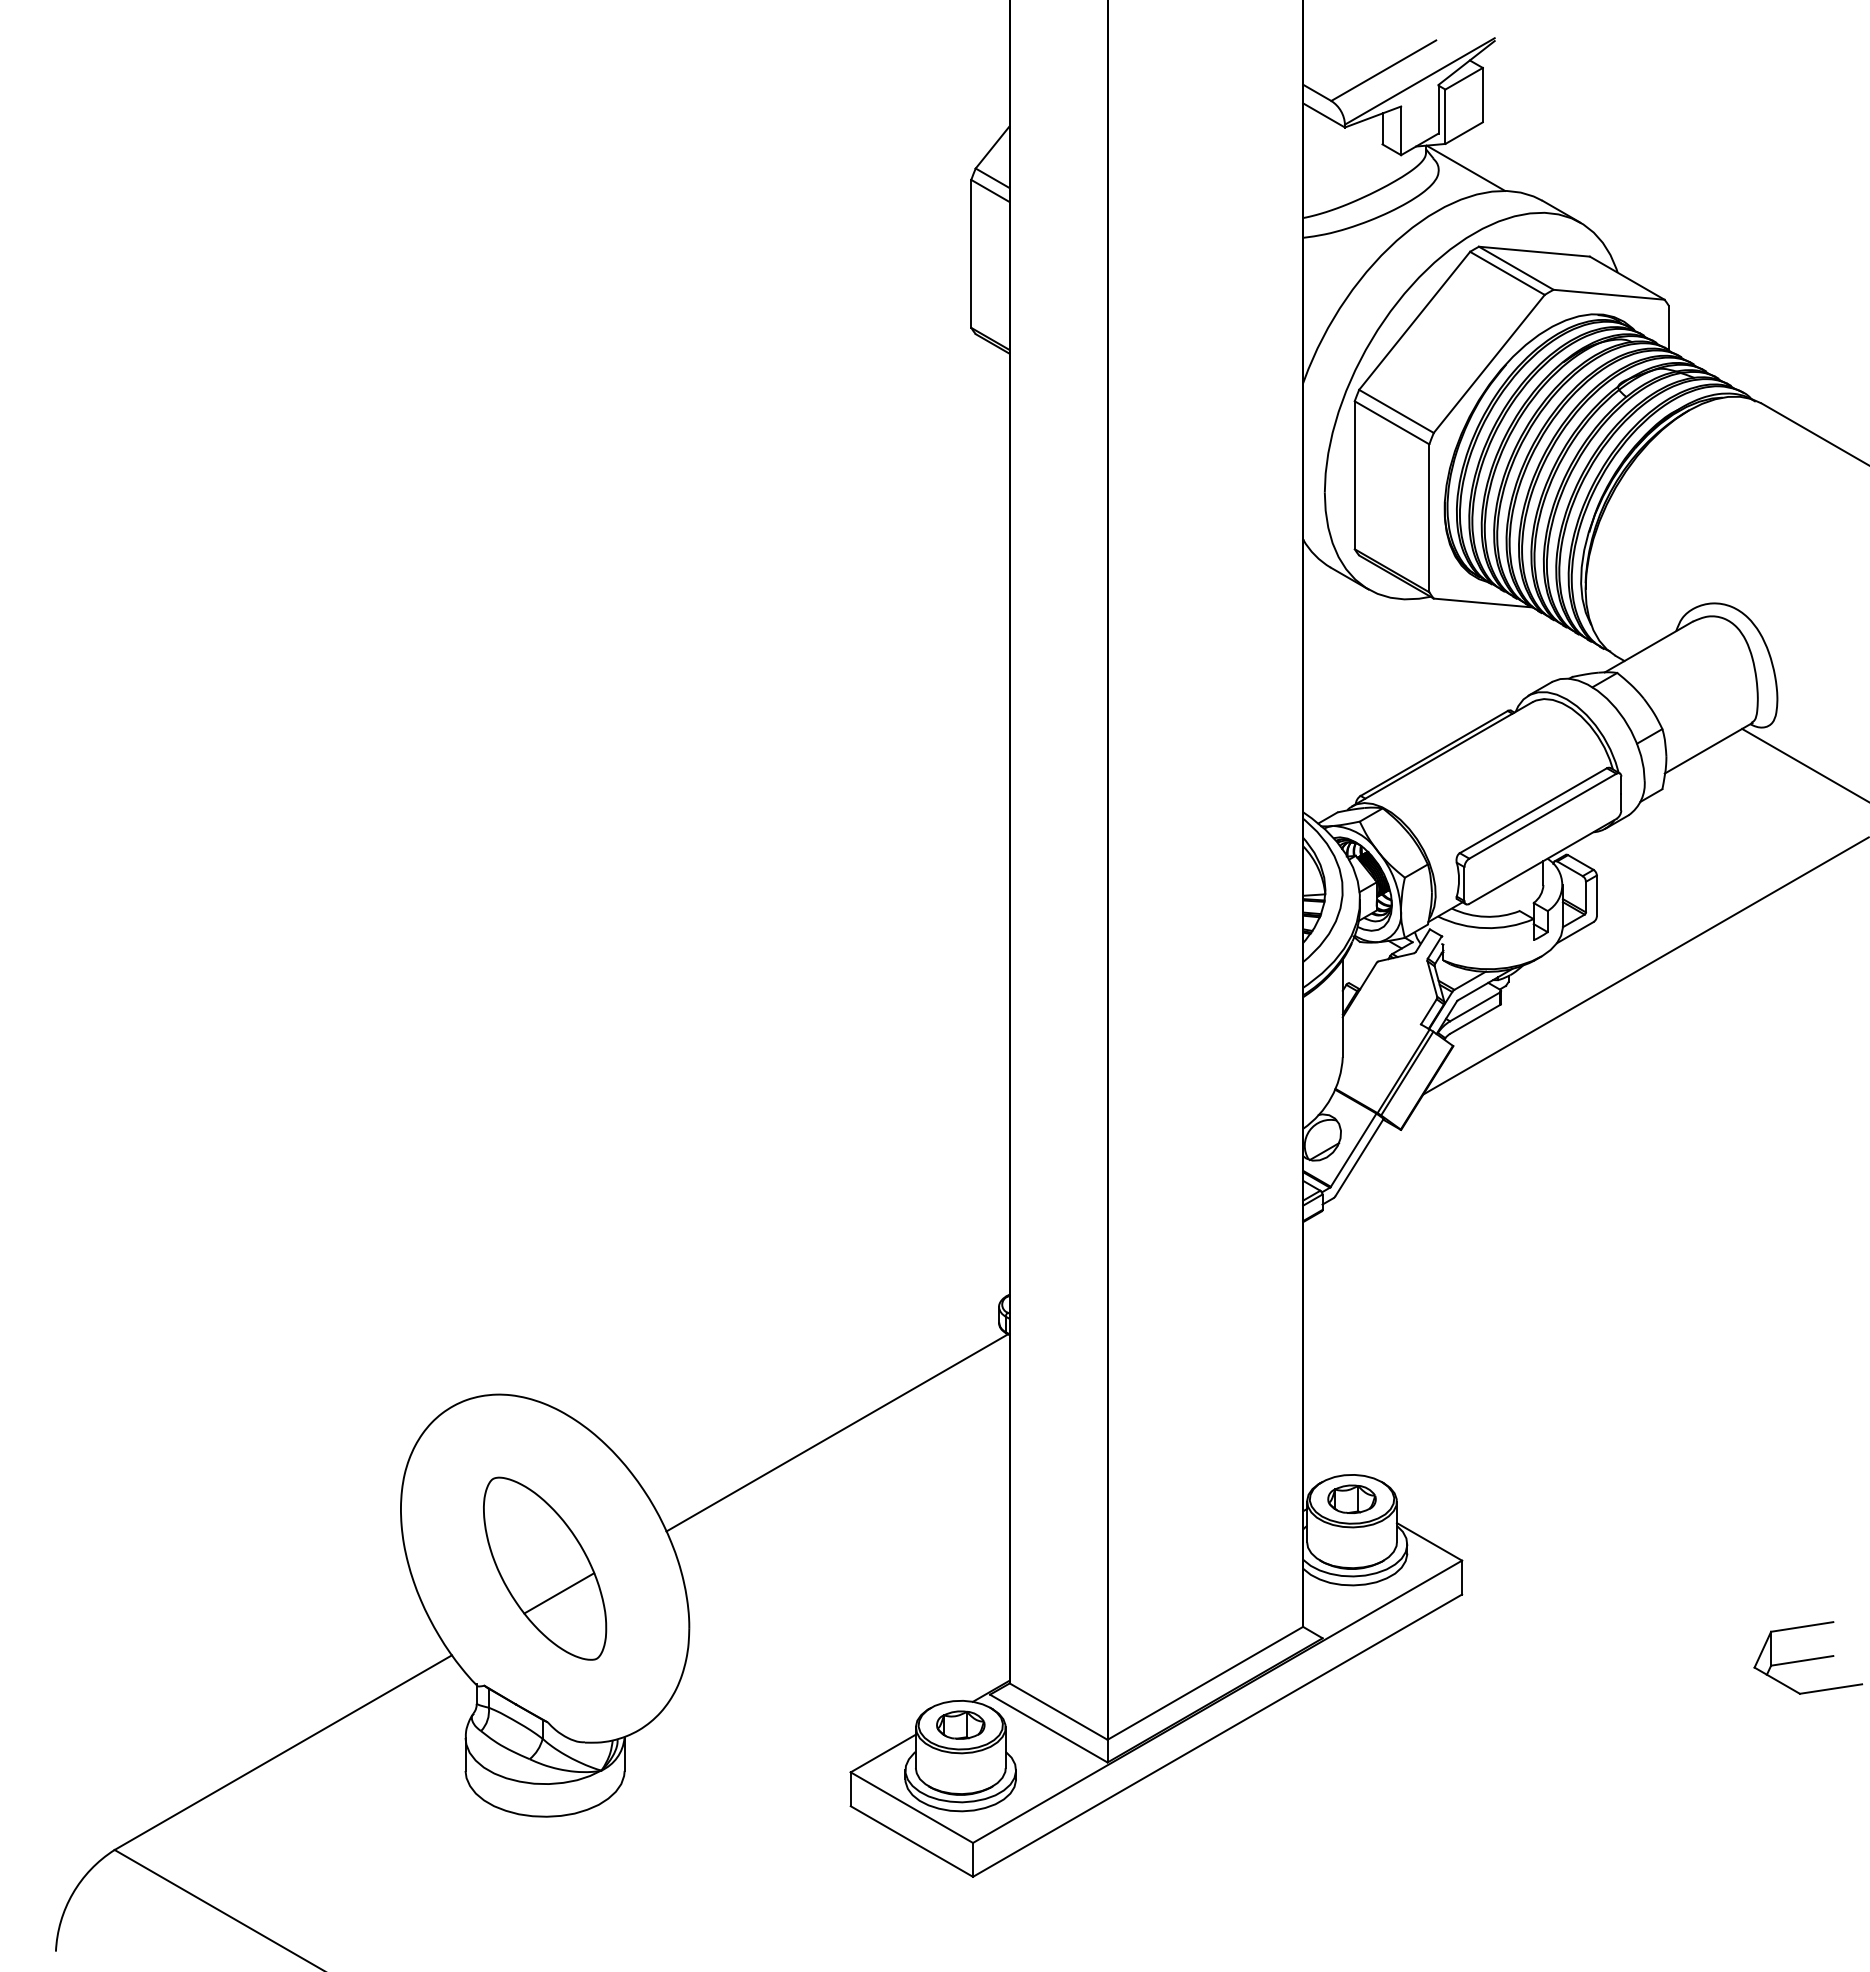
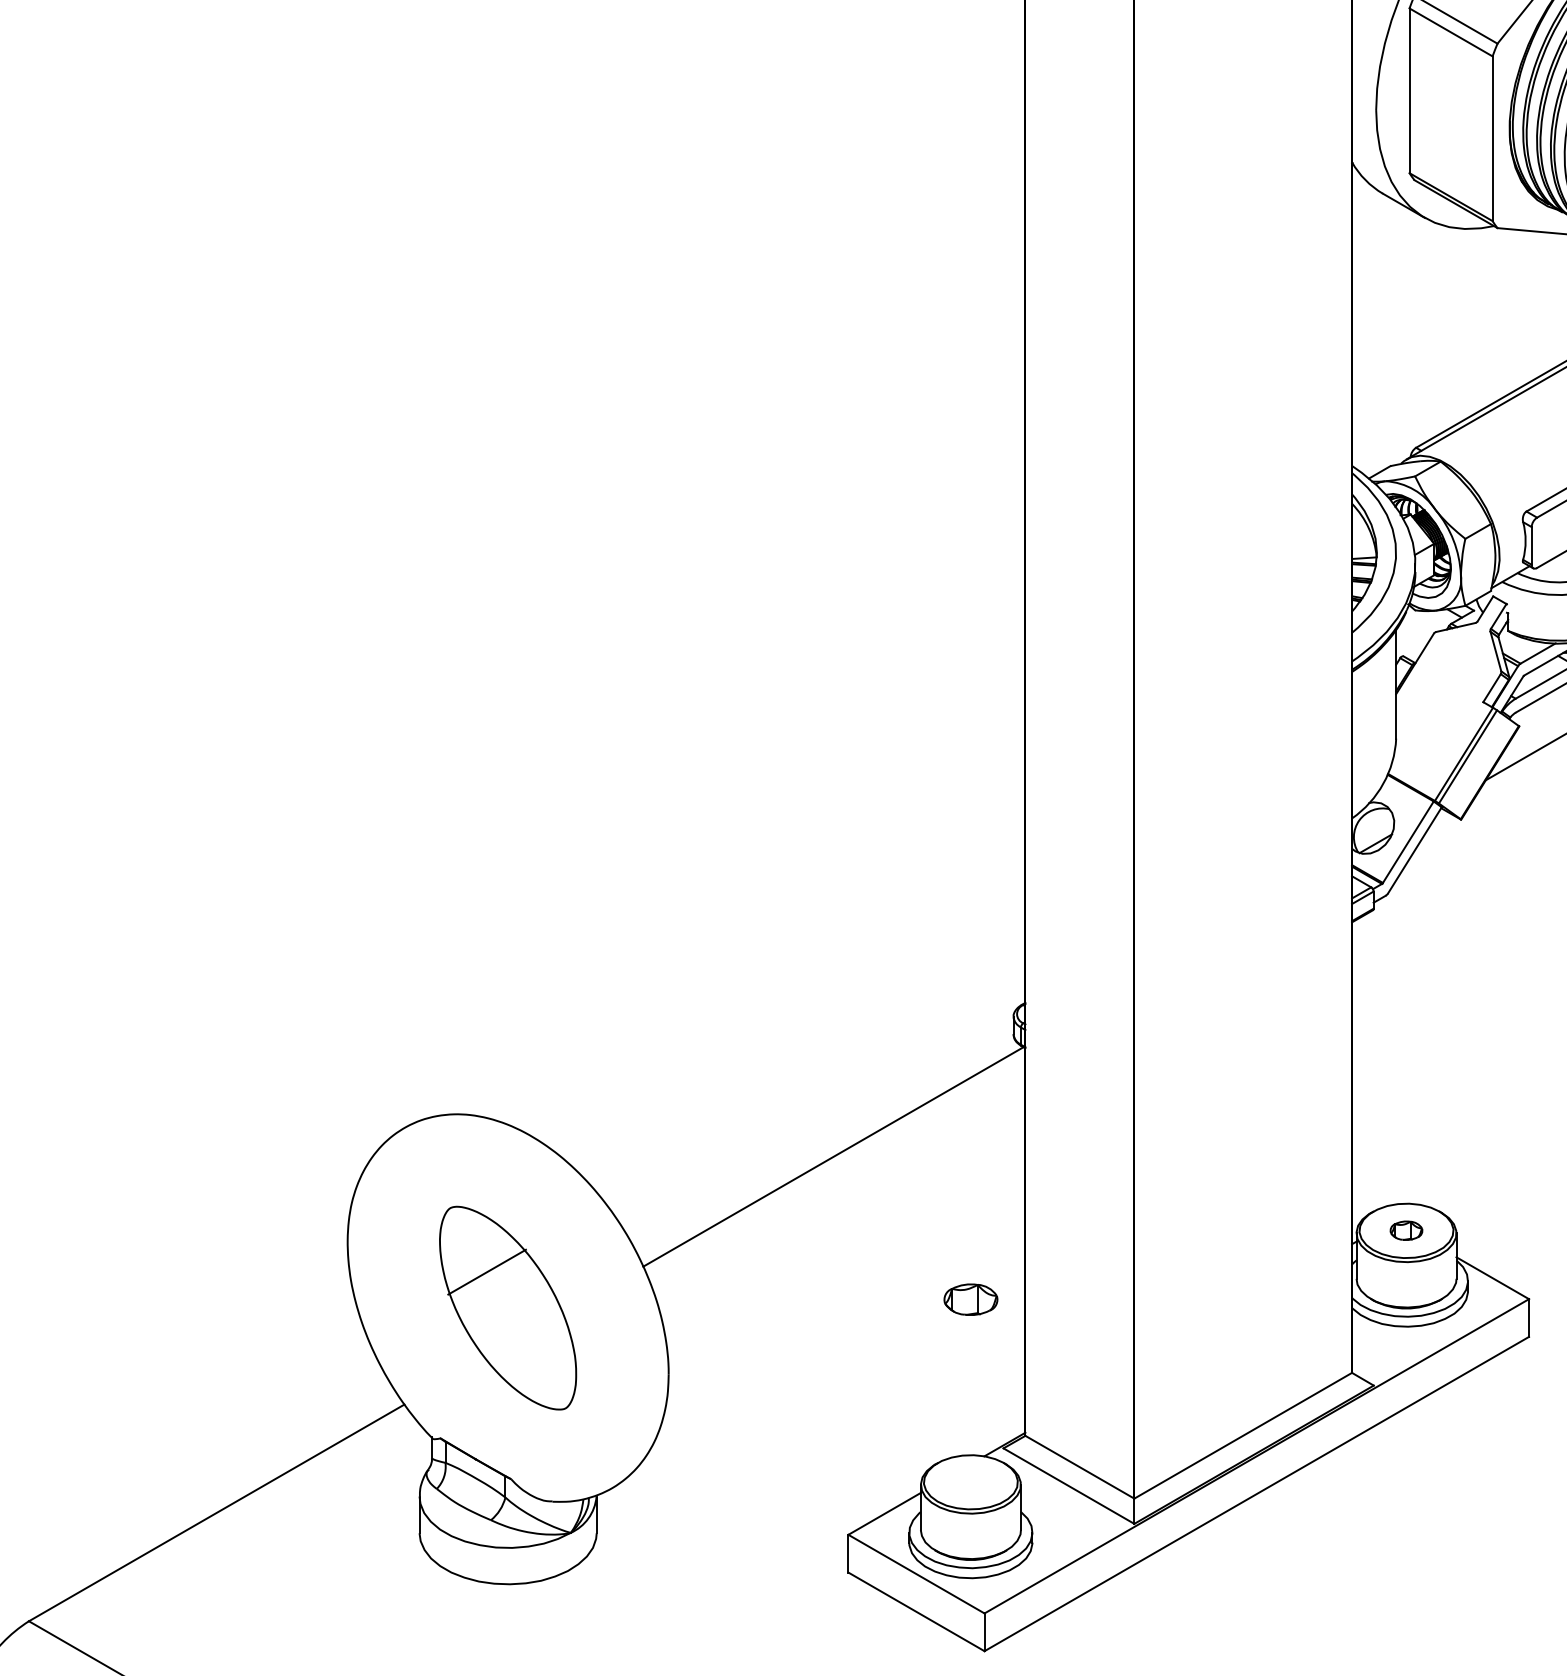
part: (1351, 1498) -> (1405, 1229), size x0.6
line: (559, 1593) -> (487, 1272), moved
part: (960, 1724) -> (970, 1298), moved

